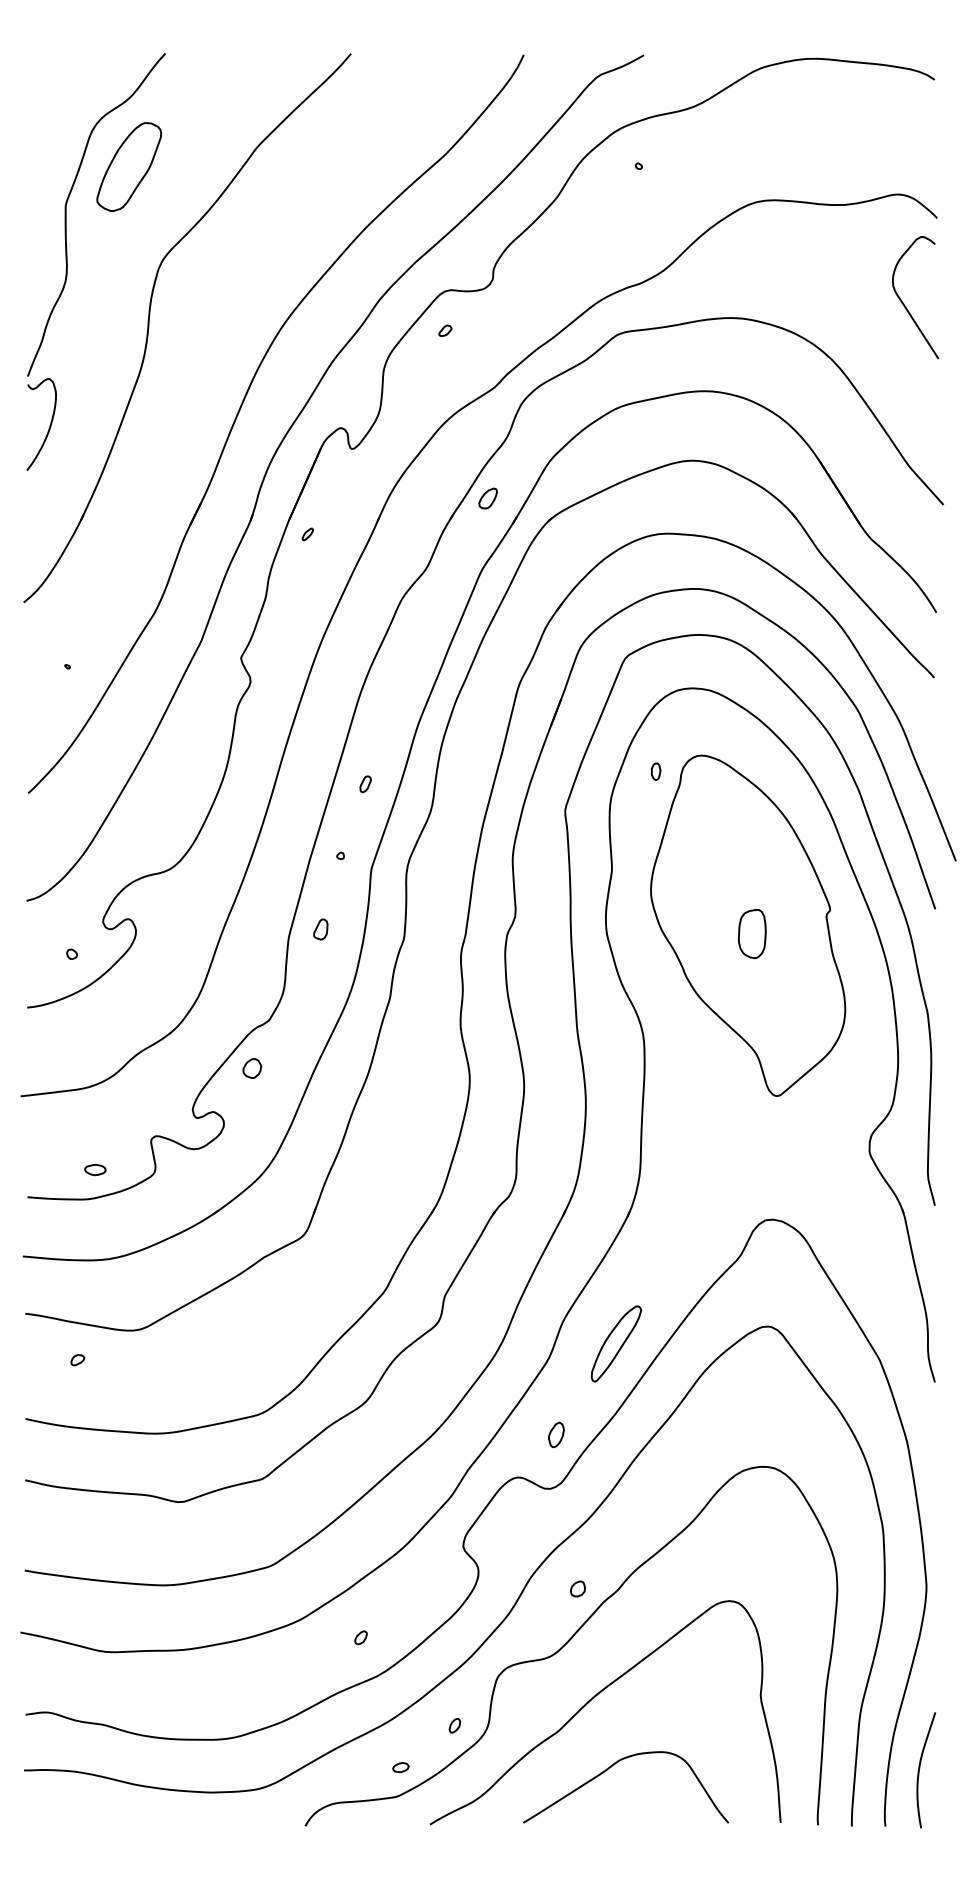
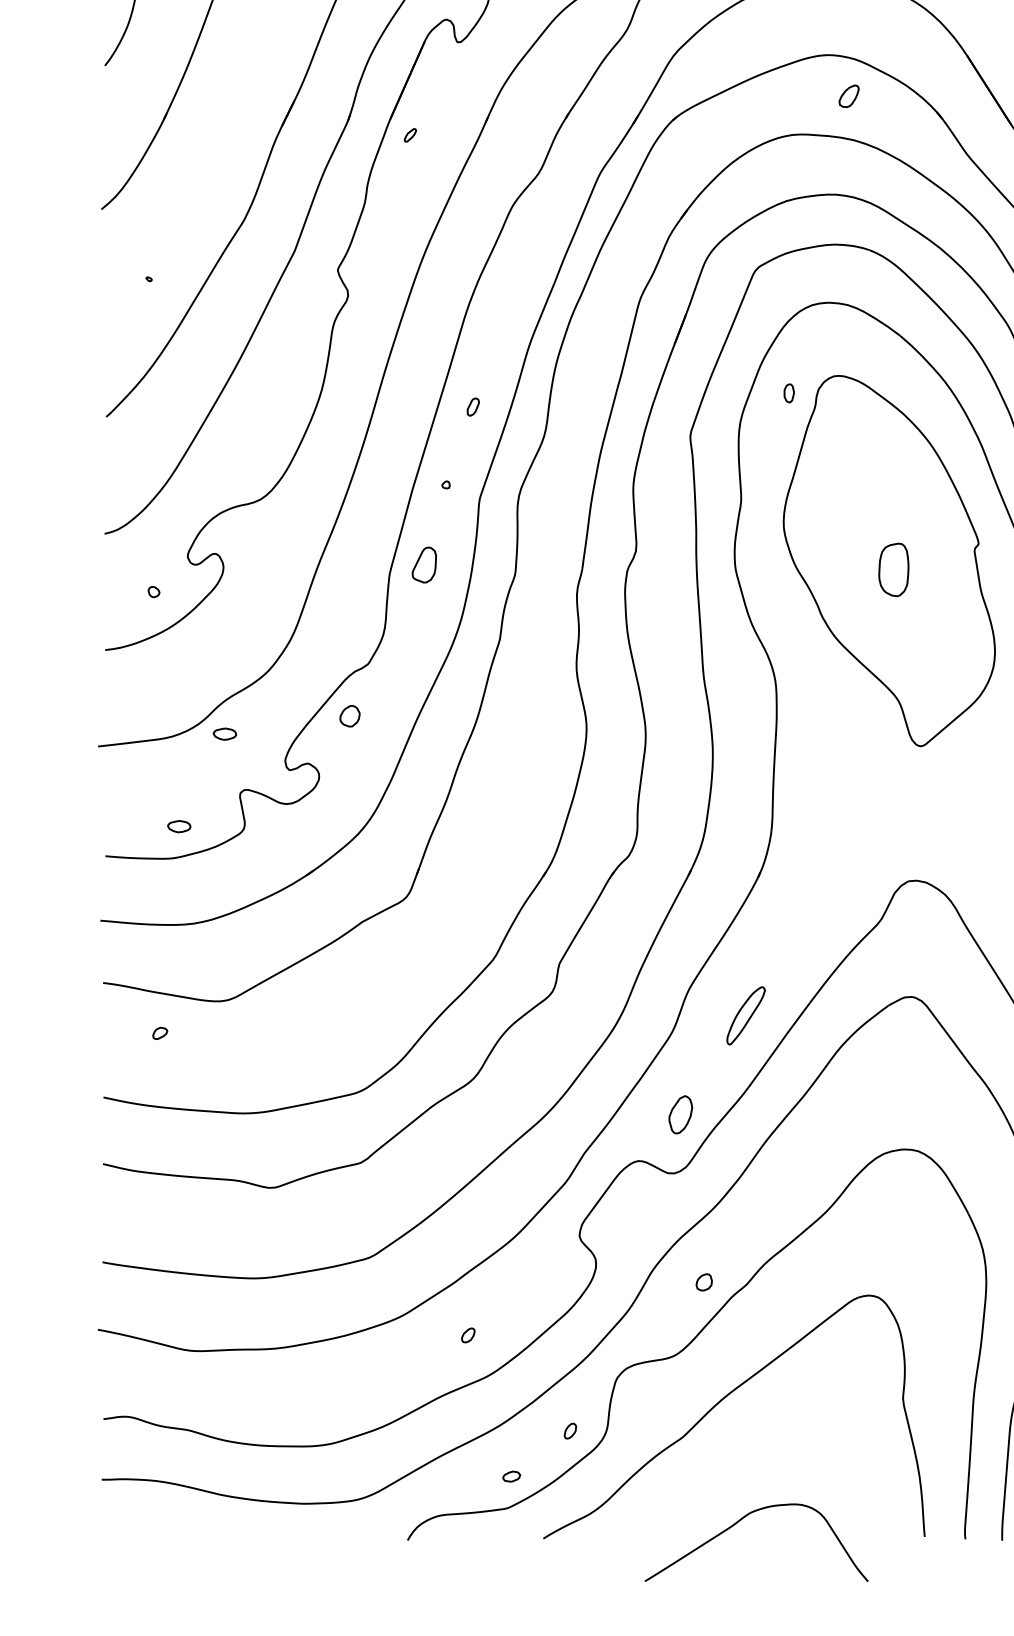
part: (487, 498) -> (848, 96), moved
part: (320, 929) -> (424, 565), size x1.6
part: (137, 1085) -> (225, 734), added
part: (616, 1343) -> (746, 1015), size x0.7
part: (556, 1434) -> (680, 1114), size x1.4
part: (610, 1768) -> (739, 1522), moved

